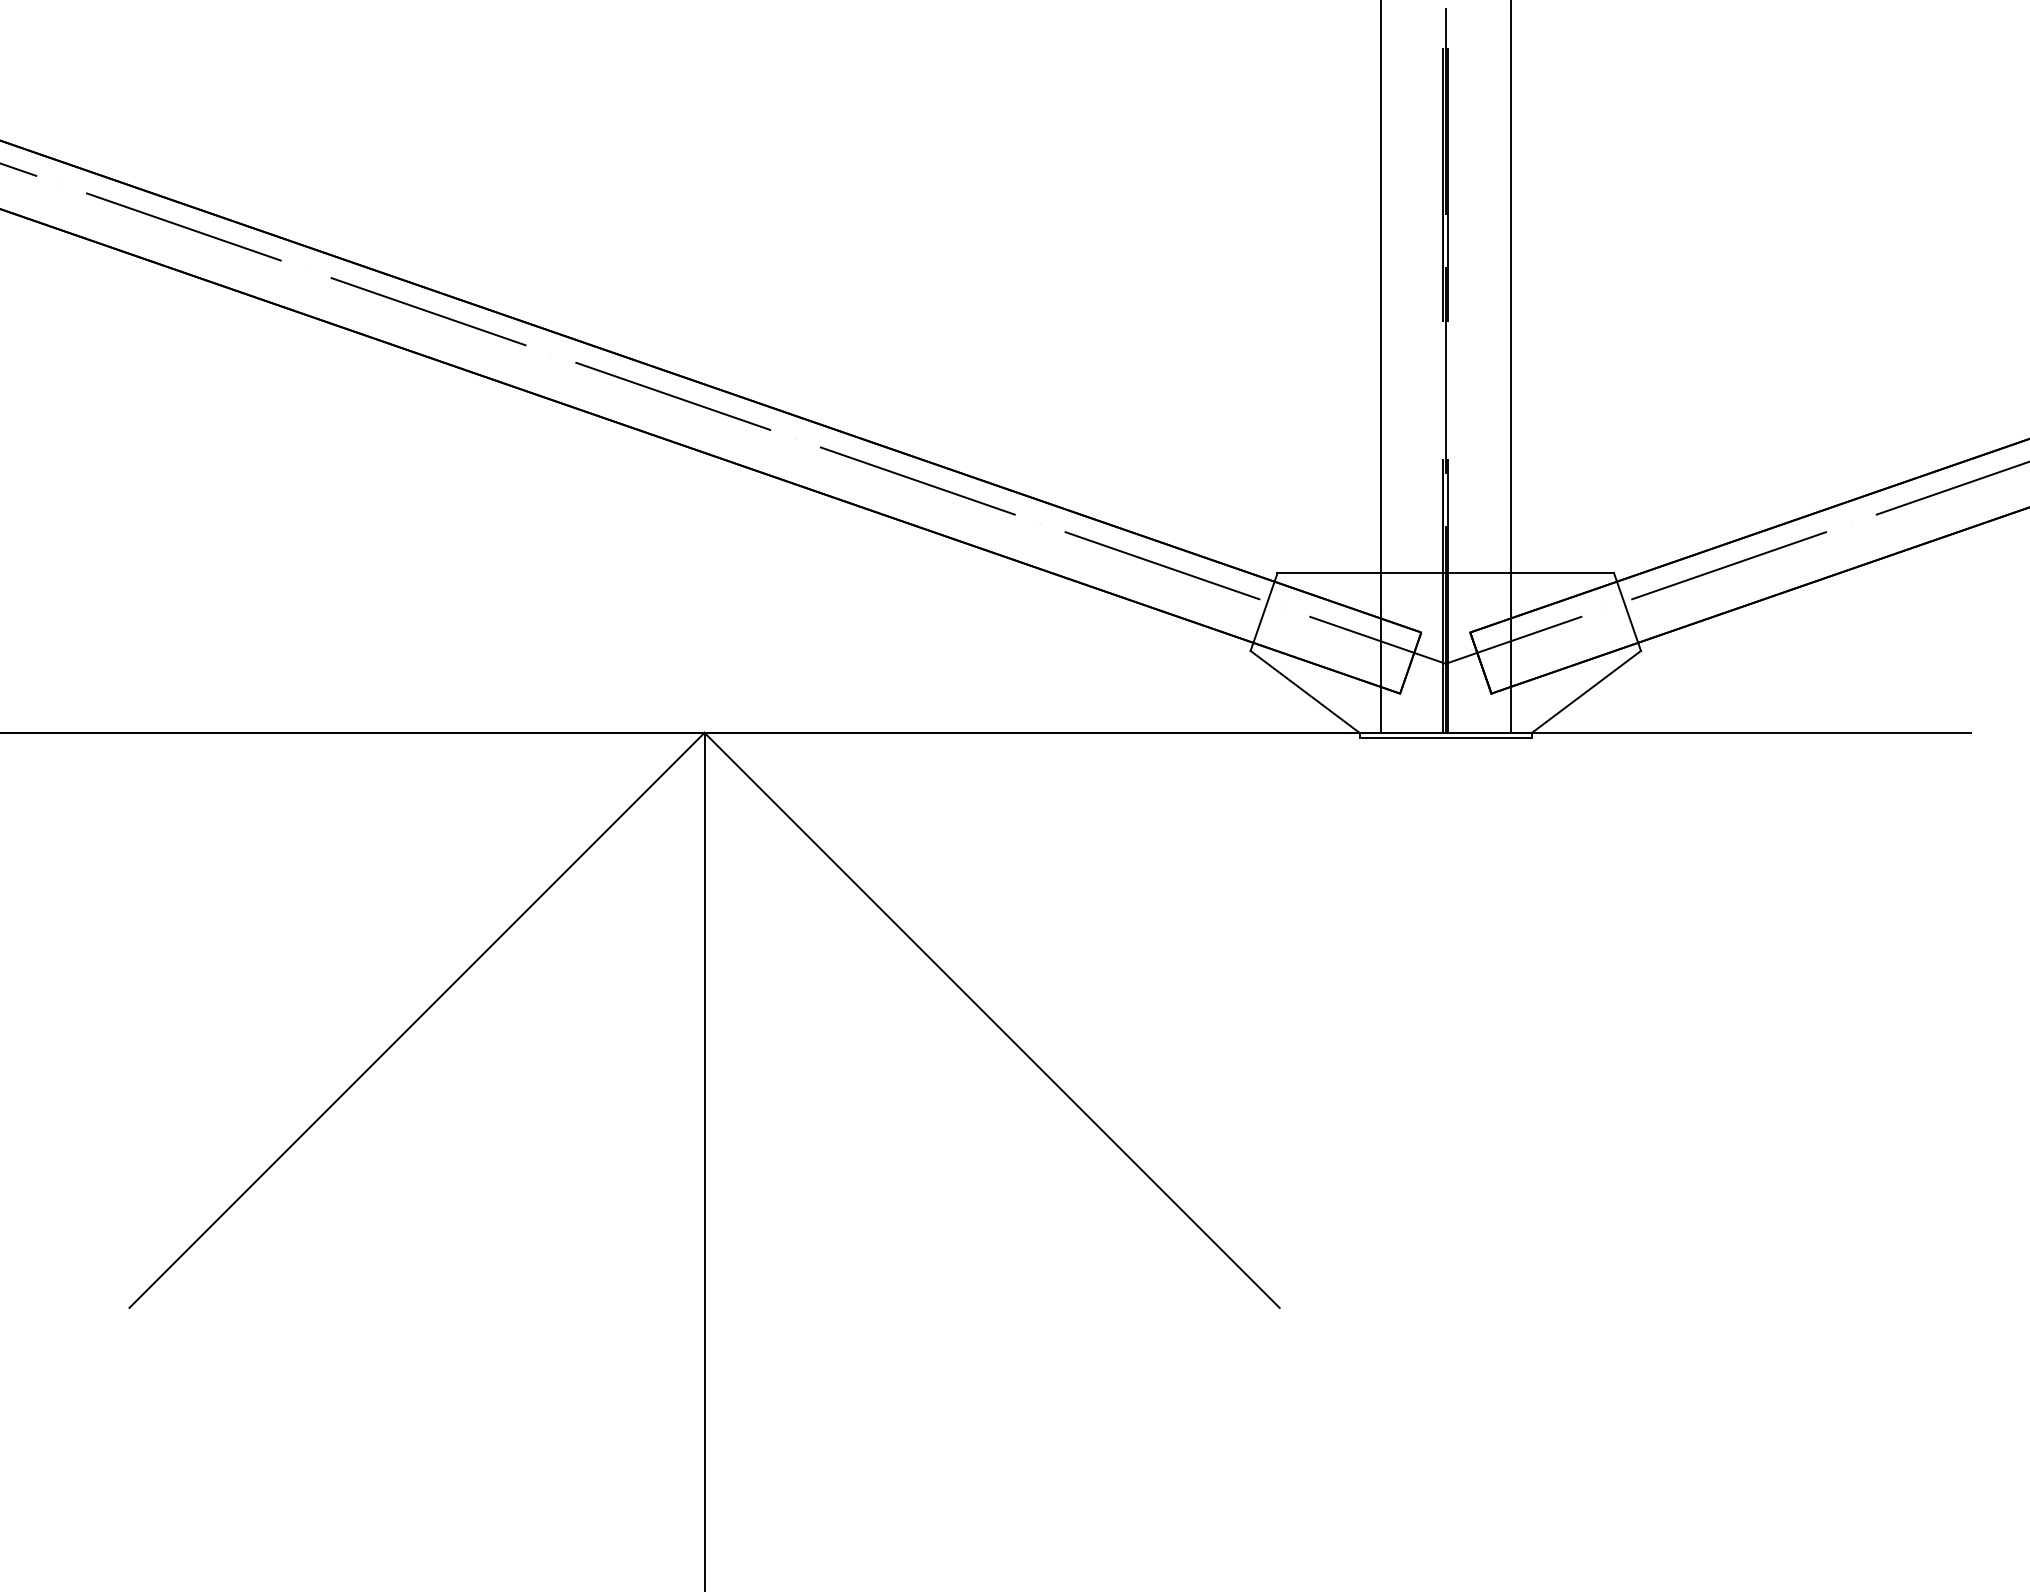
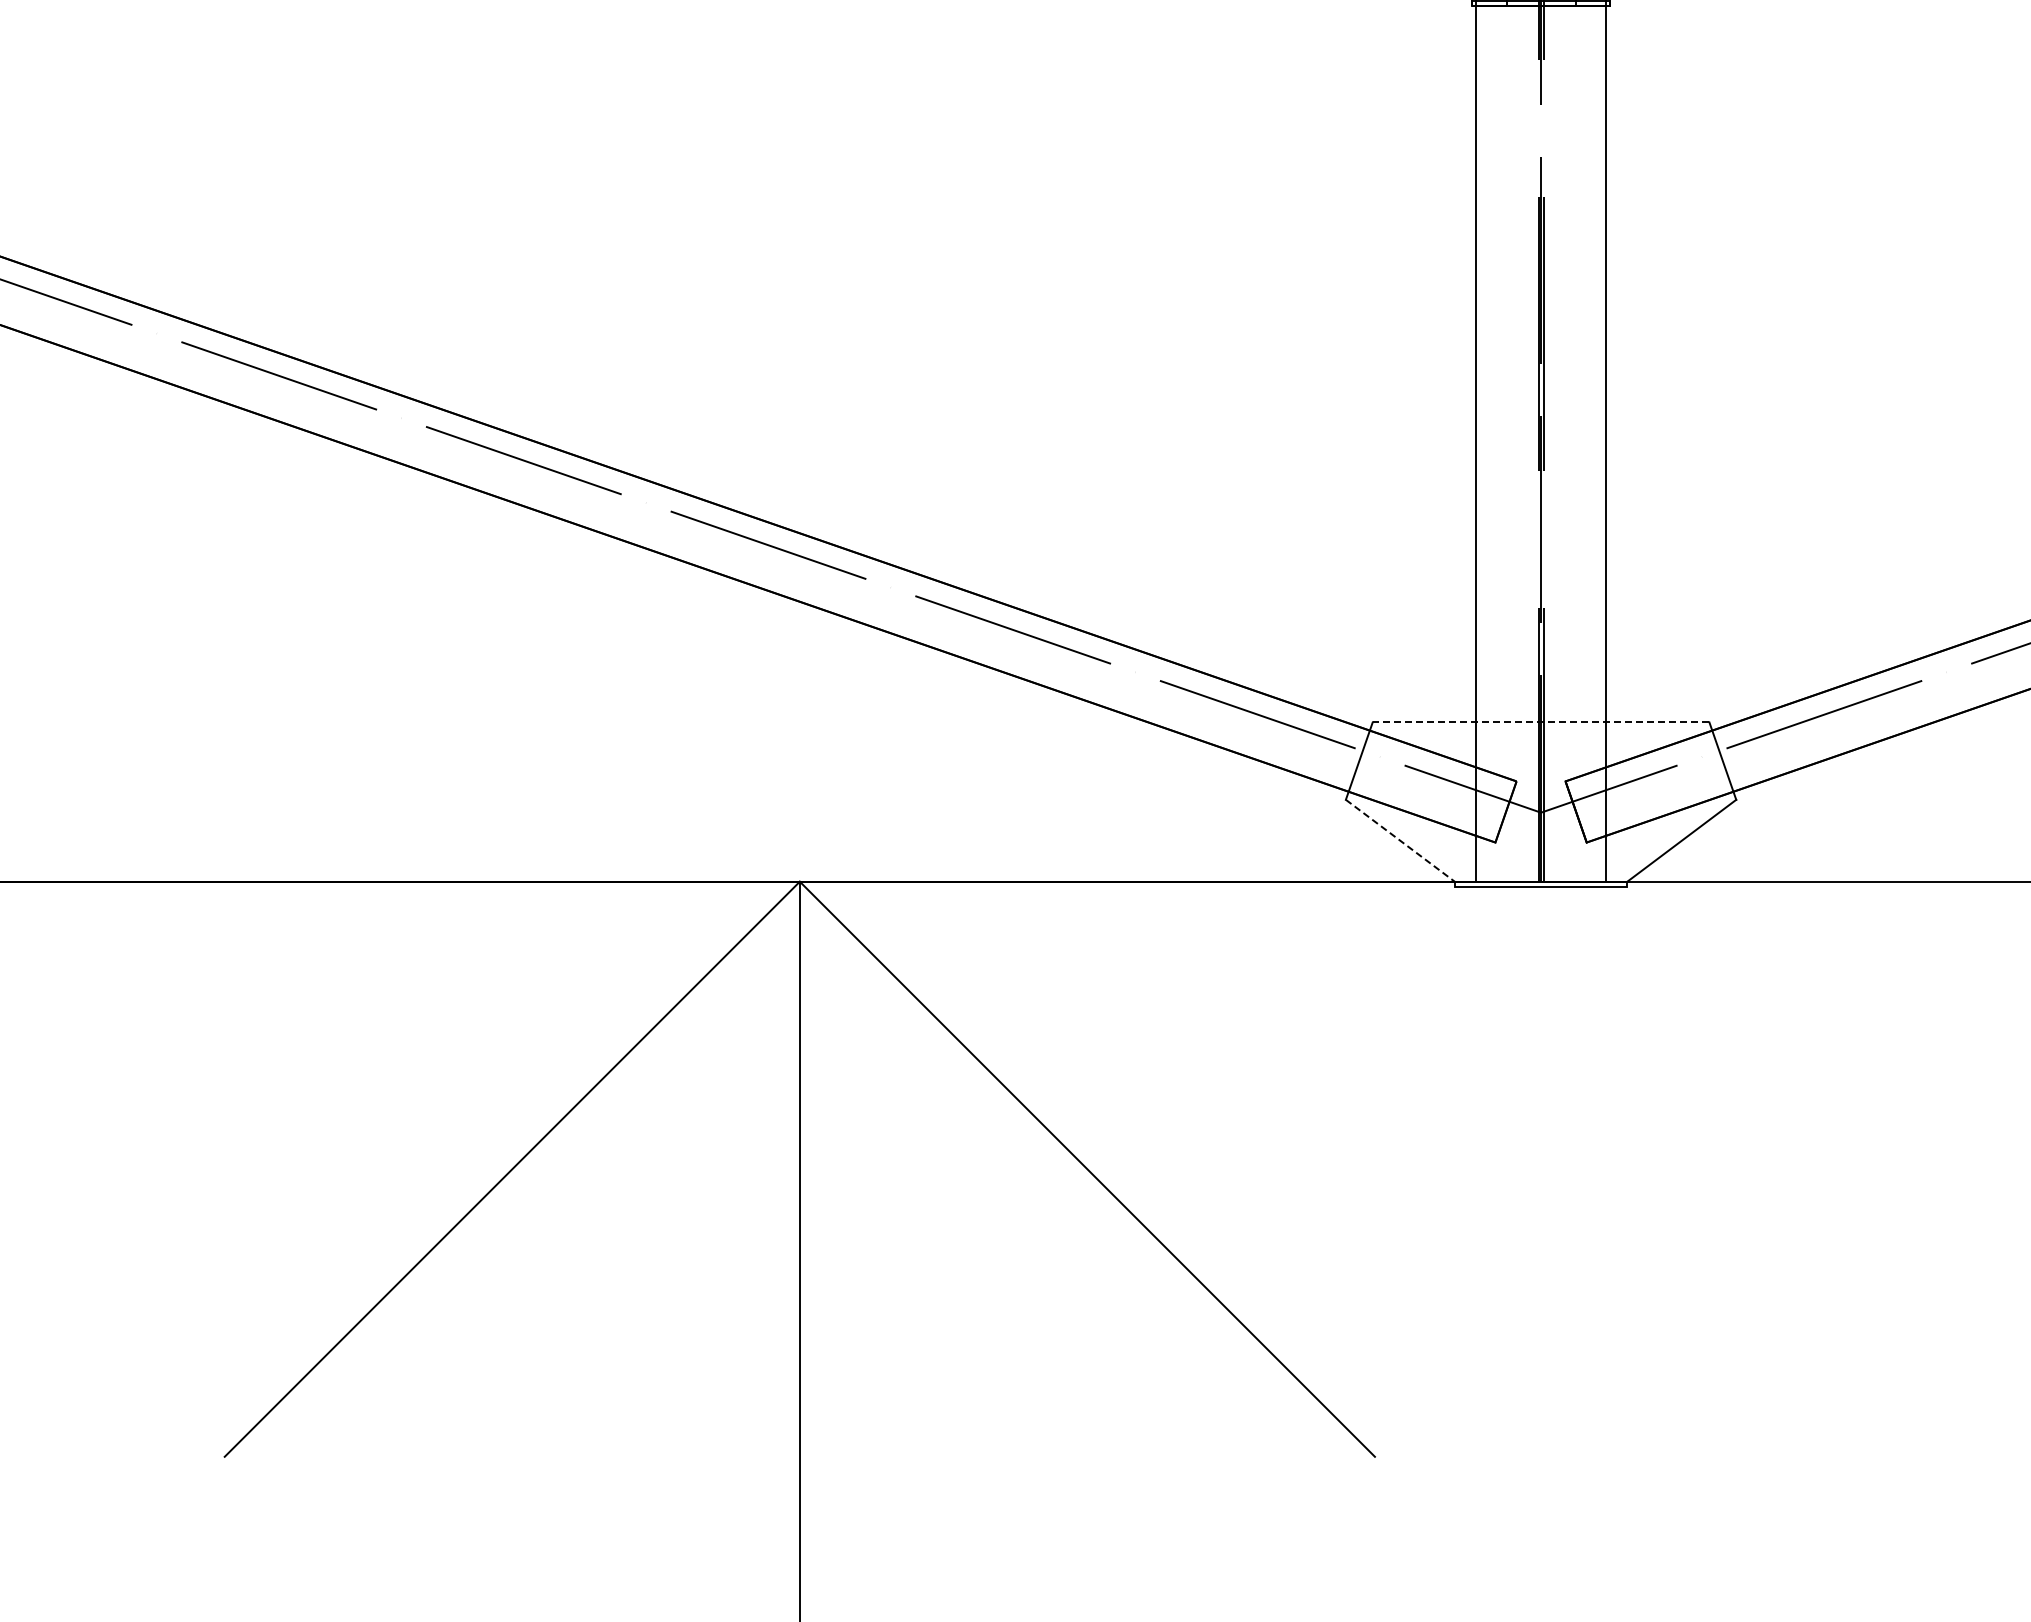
line: (1445, 573) -> (1540, 722), solid -> dashed
line: (1305, 692) -> (1400, 841), solid -> dashed

